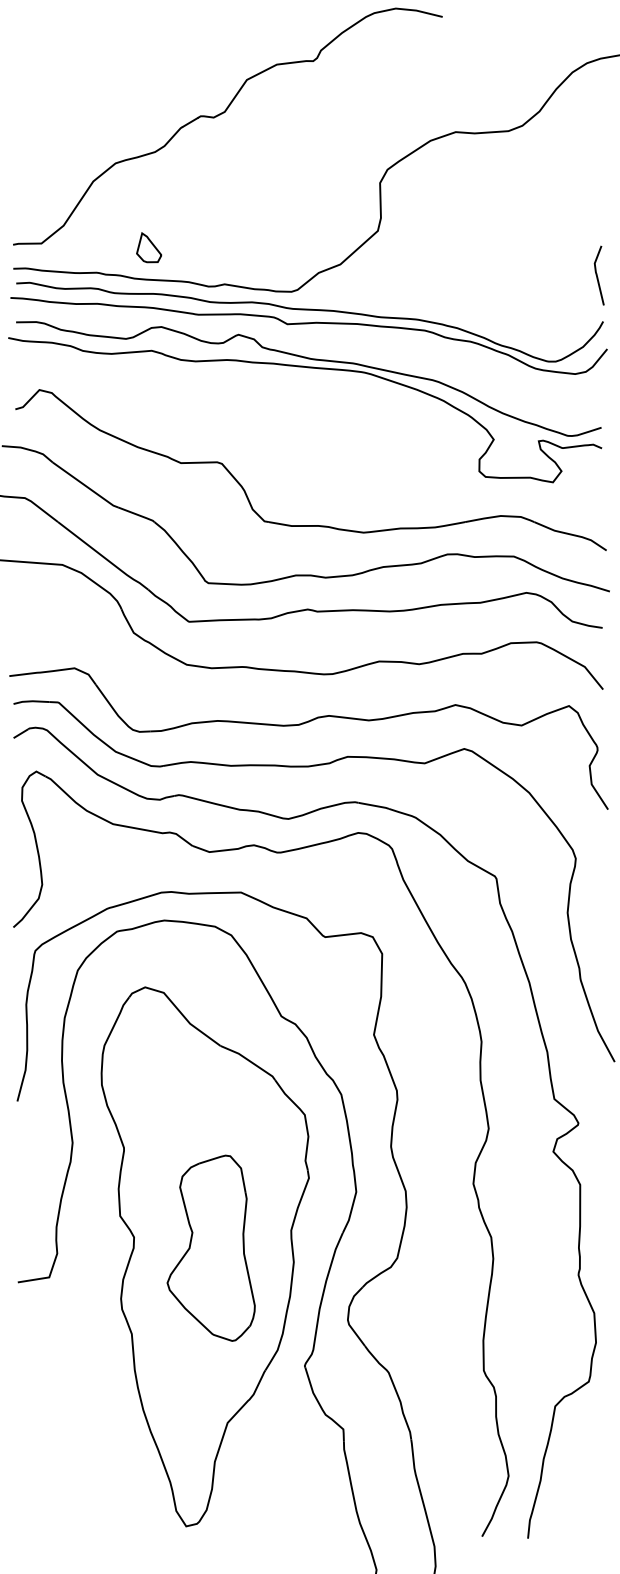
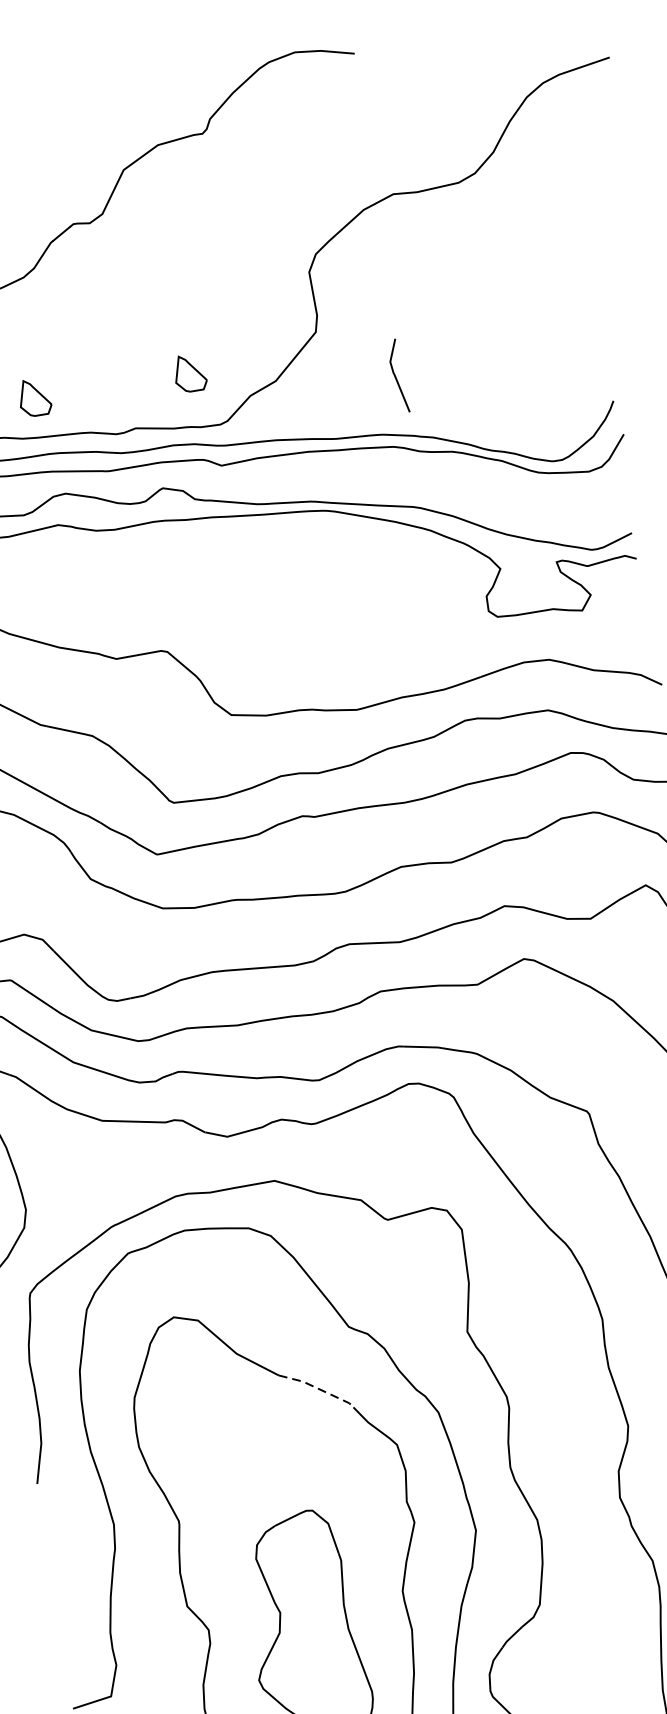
part: (274, 247) -> (190, 372), added
line: (597, 275) -> (396, 376), moved
line: (249, 1060) -> (317, 1387), solid -> dashed

